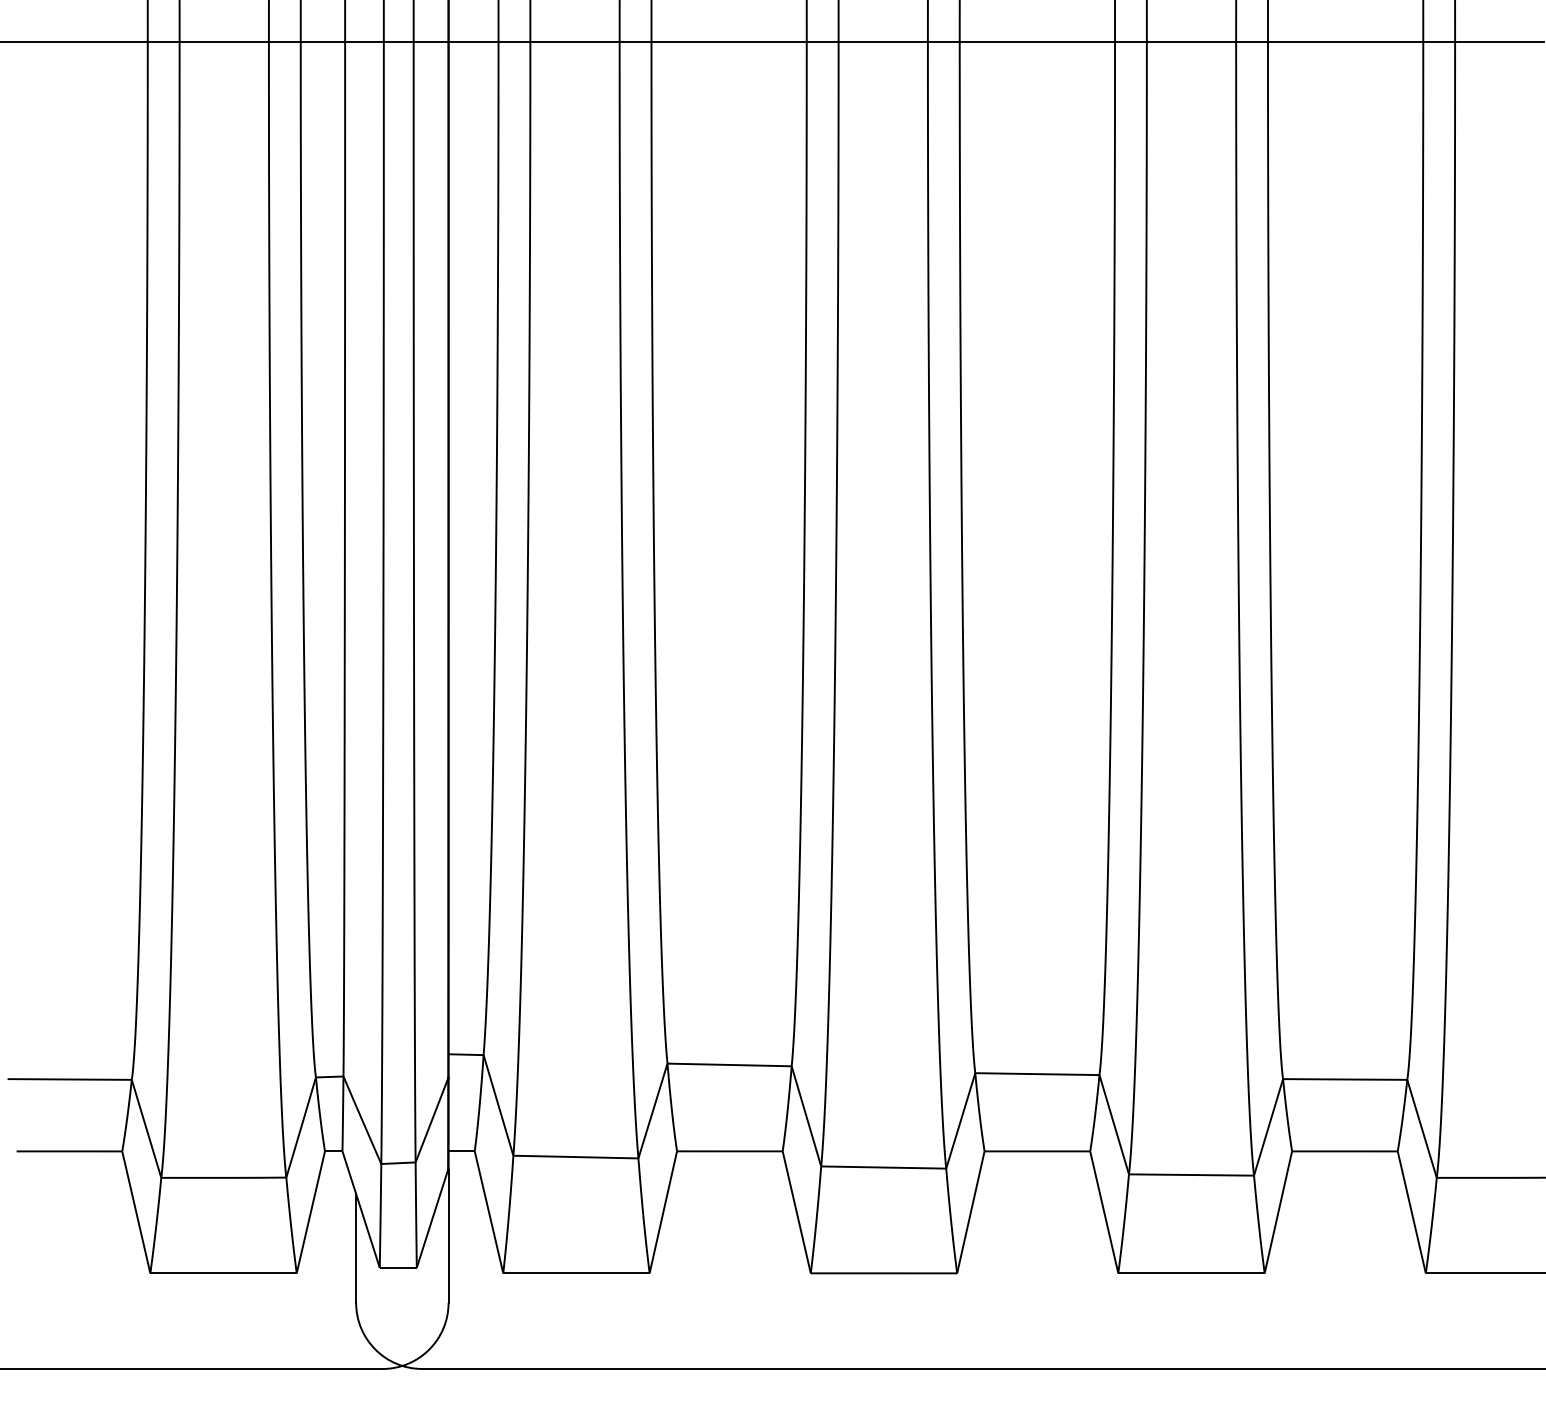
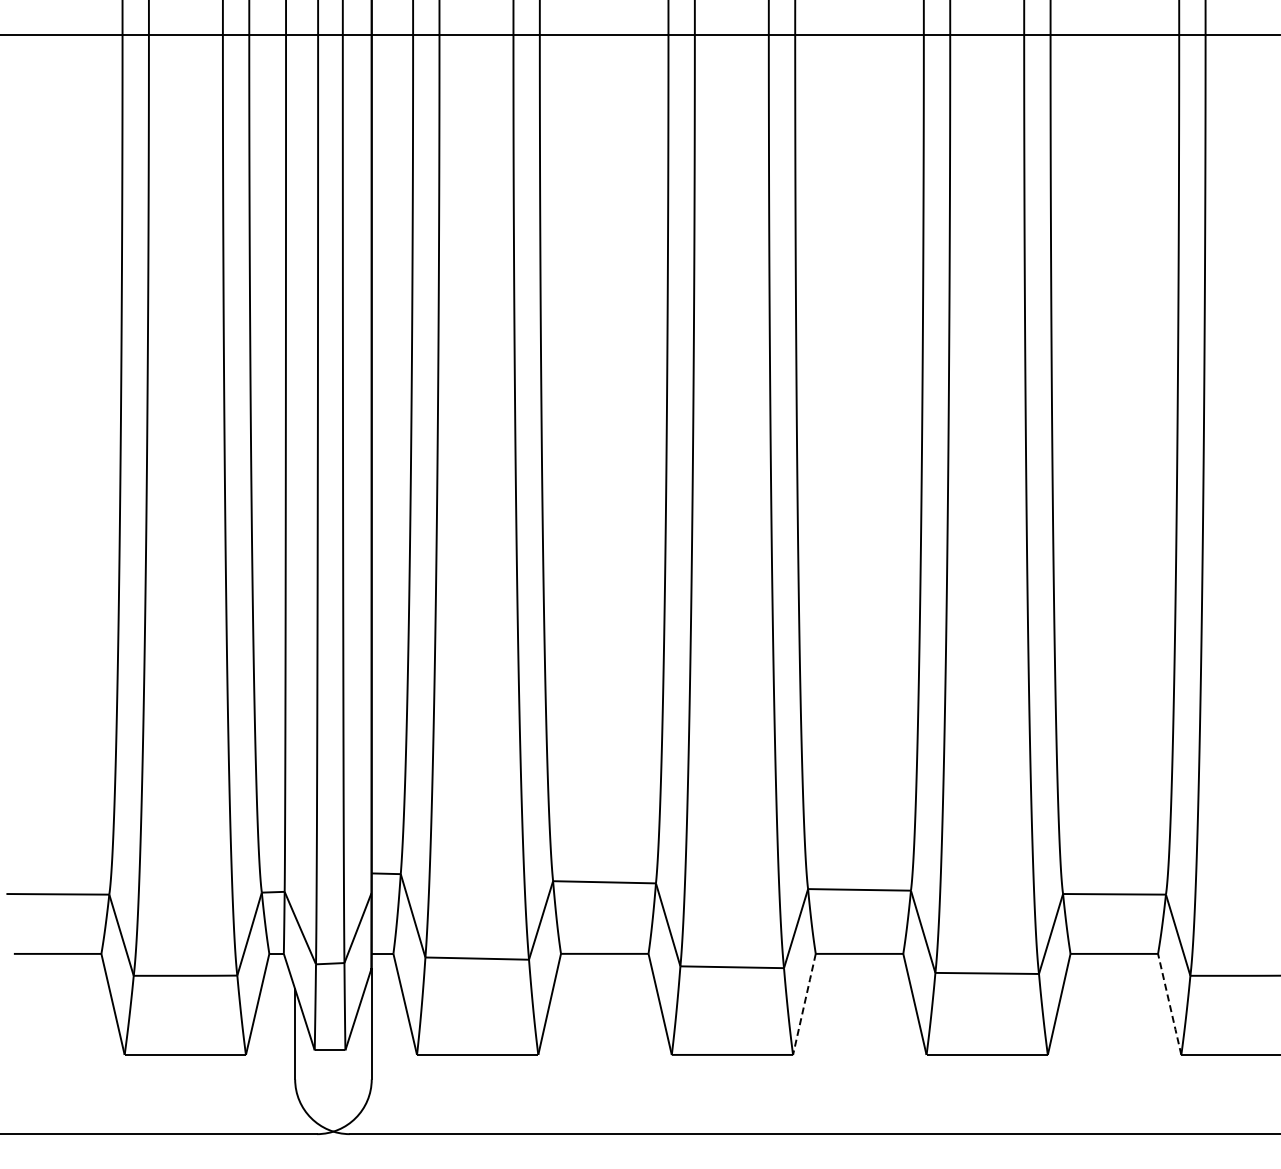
line: (970, 1212) -> (804, 1004), solid -> dashed
line: (1411, 1212) -> (1169, 1004), solid -> dashed

